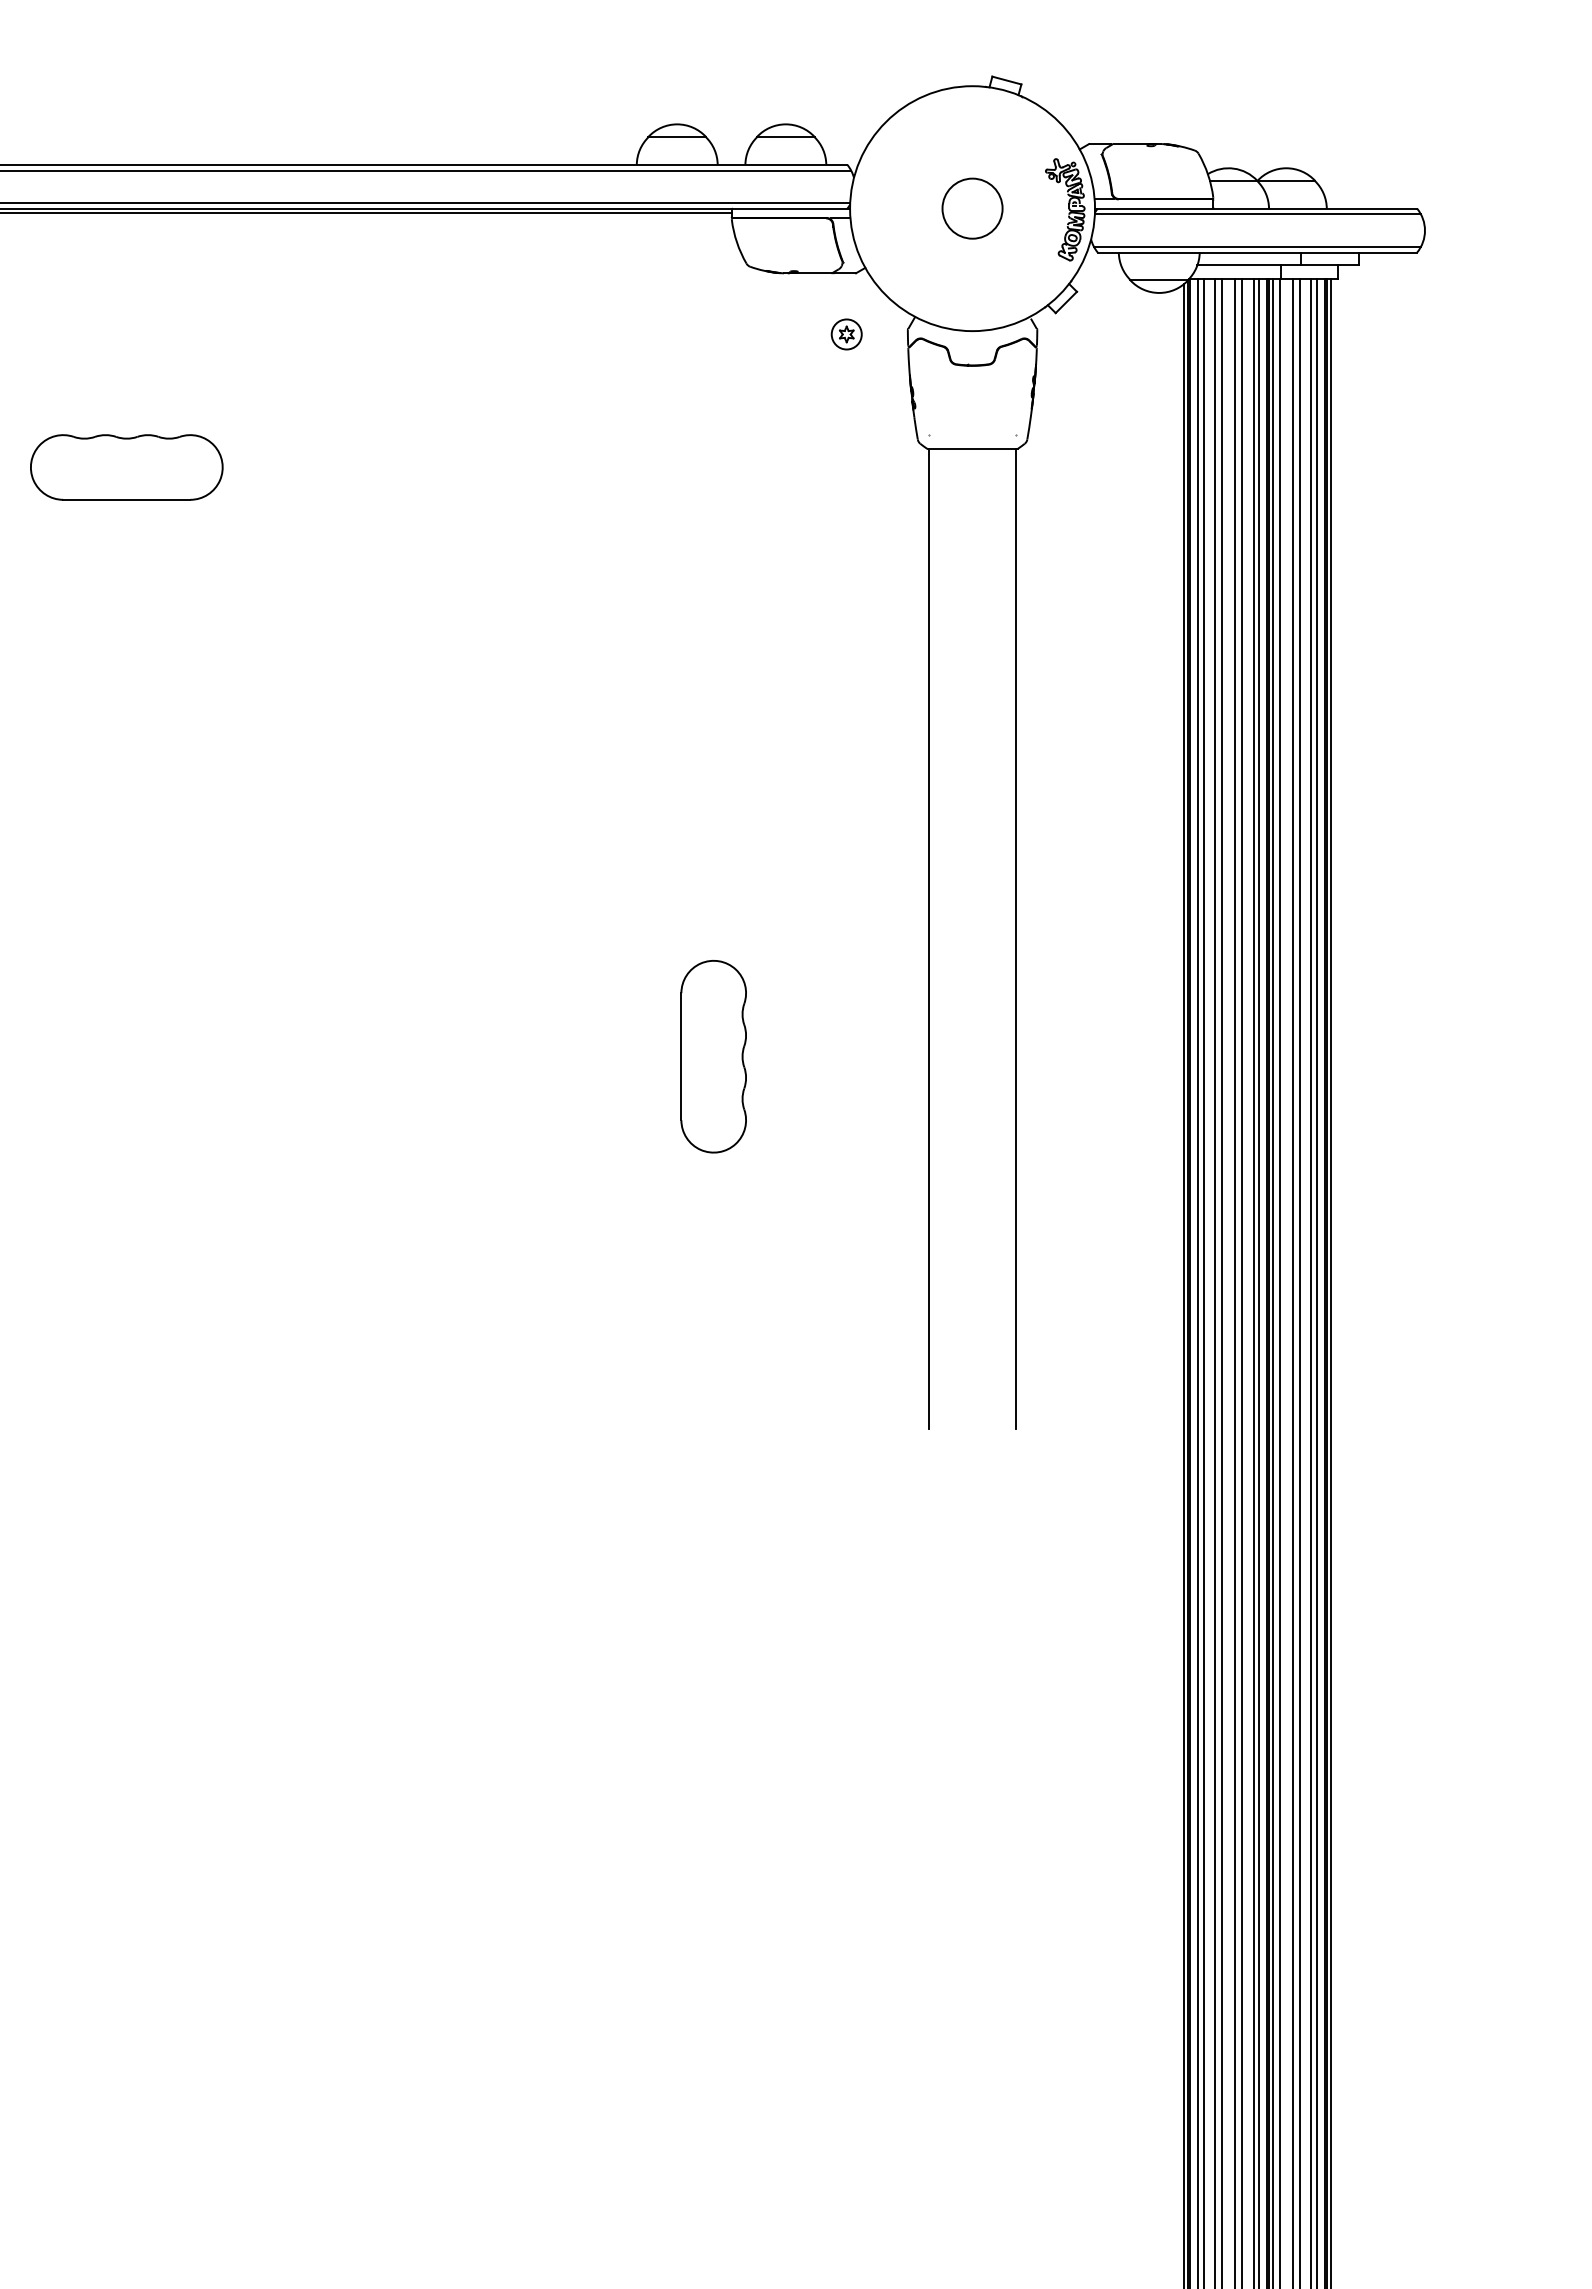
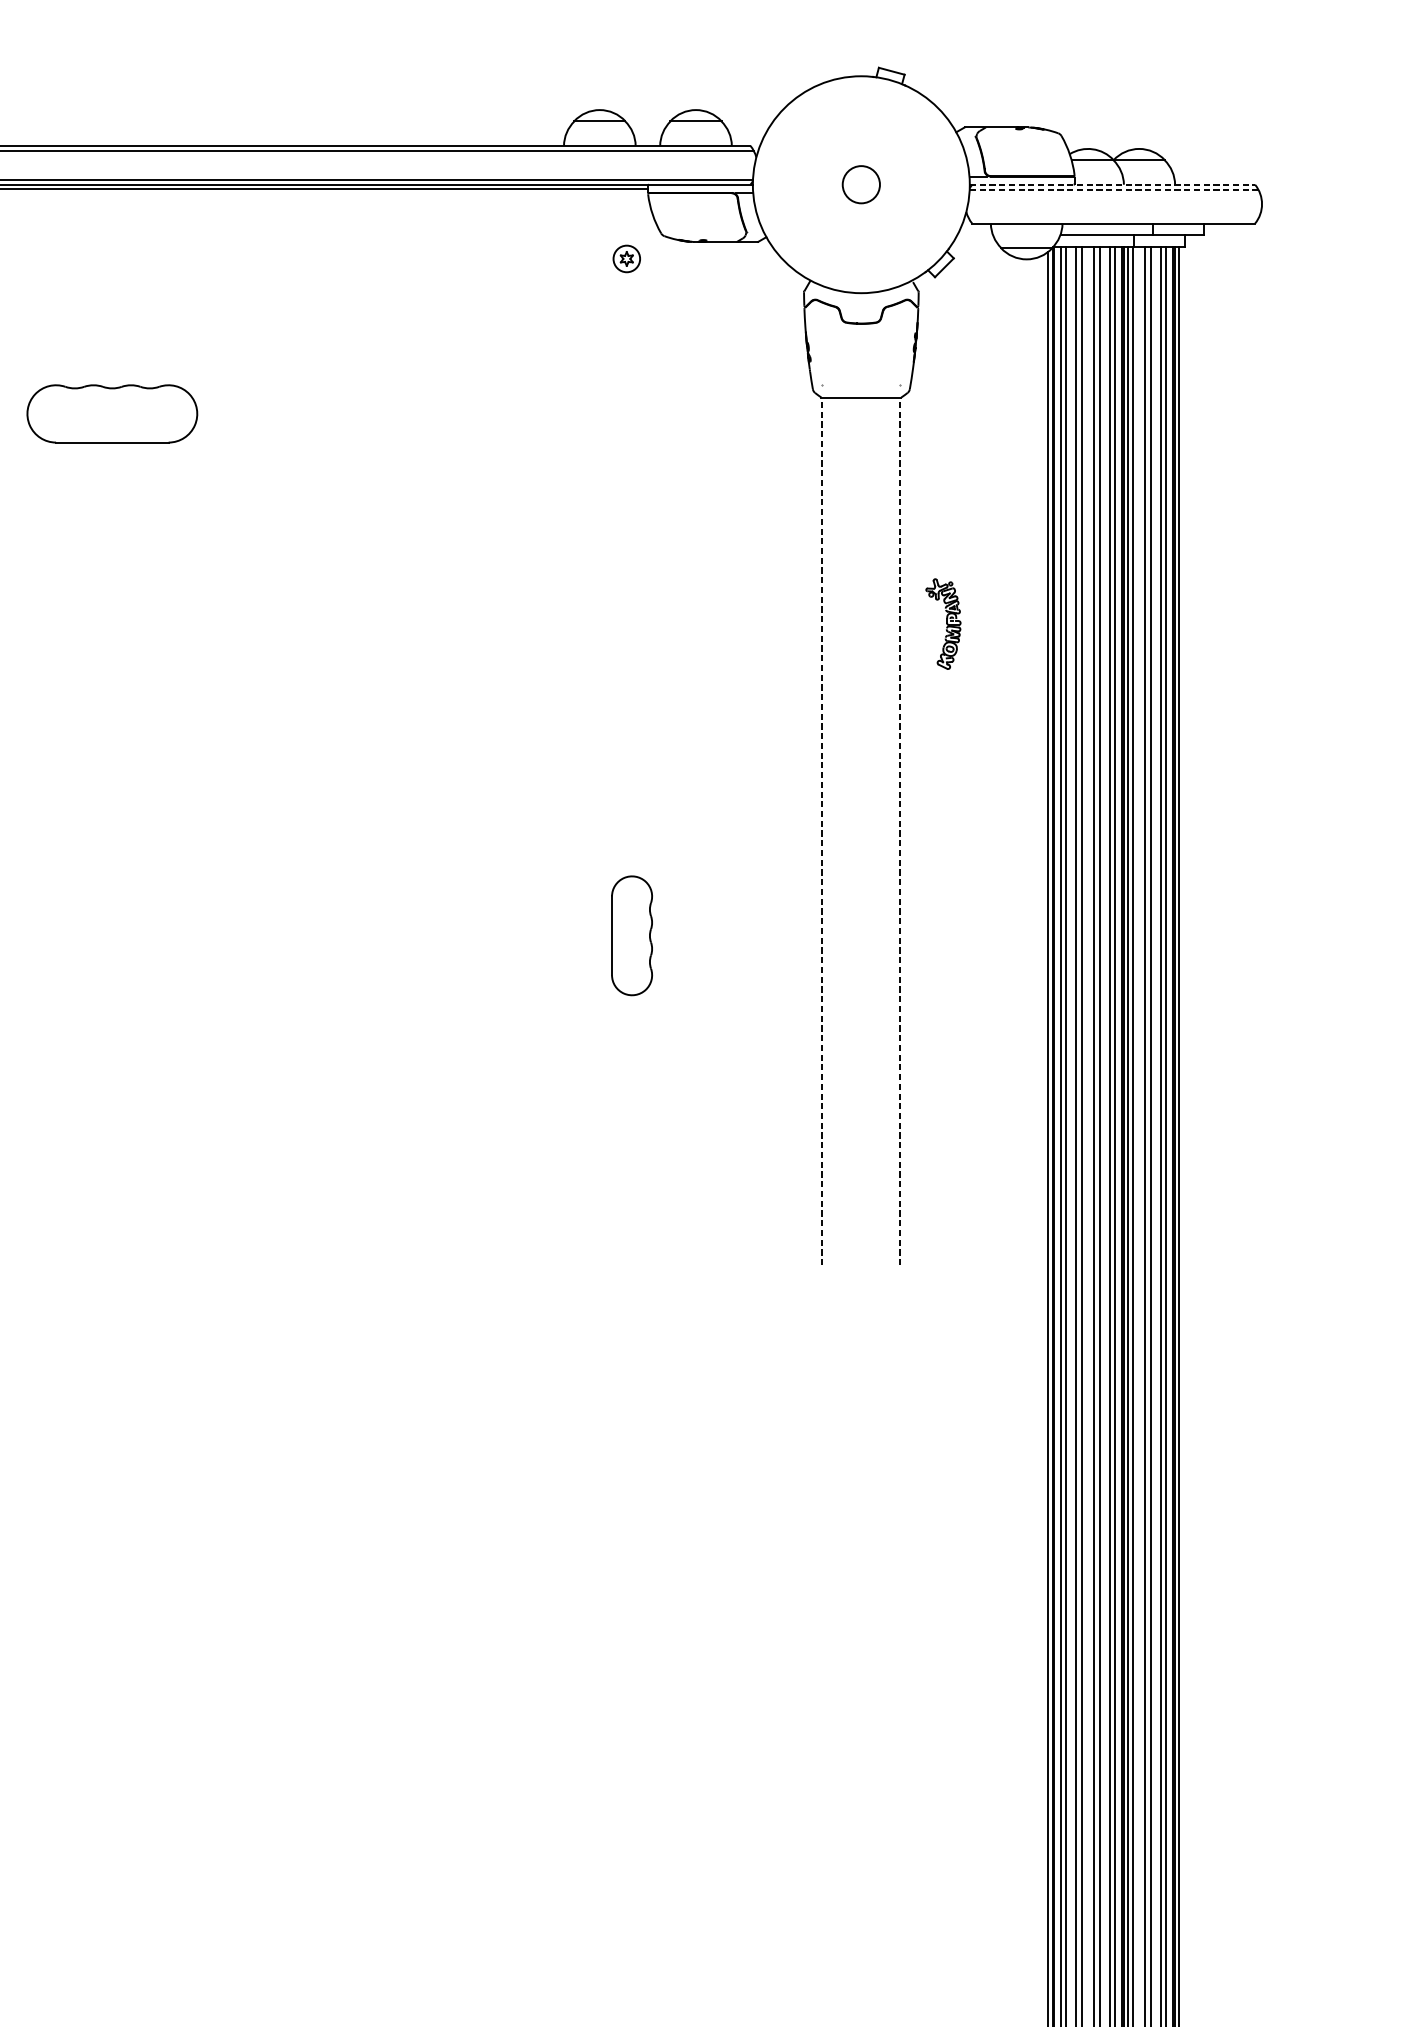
circle: (972, 208) -> (861, 184), size x0.7
line: (1256, 208) -> (1112, 184), solid -> dashed
part: (1065, 209) -> (943, 623), moved
line: (1257, 214) -> (1113, 189), solid -> dashed
line: (1257, 246) -> (1113, 218), removed
part: (846, 334) -> (626, 258), moved
line: (928, 938) -> (822, 831), solid -> dashed
line: (1016, 938) -> (900, 831), solid -> dashed
part: (713, 1056) -> (631, 935), size x0.7

